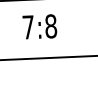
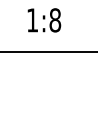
text: (28, 27) -> (32, 20), 7:8 -> 1:8

